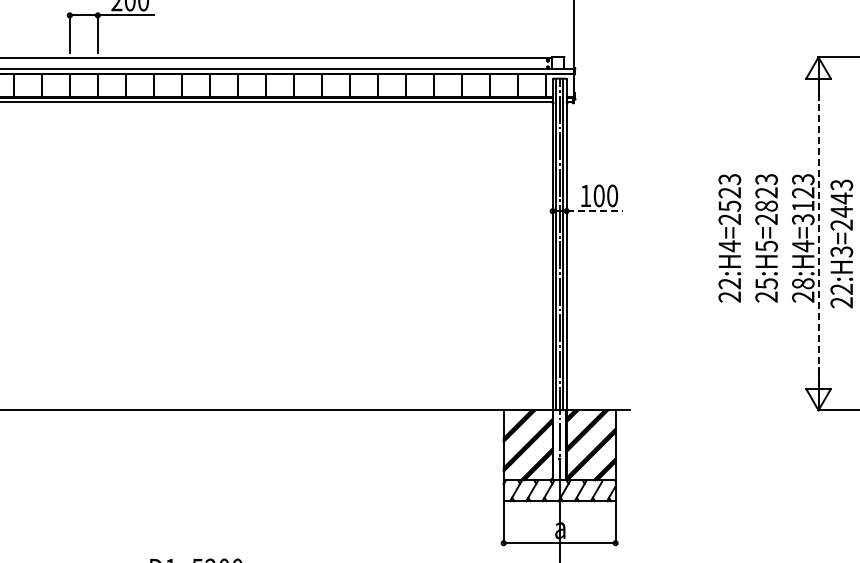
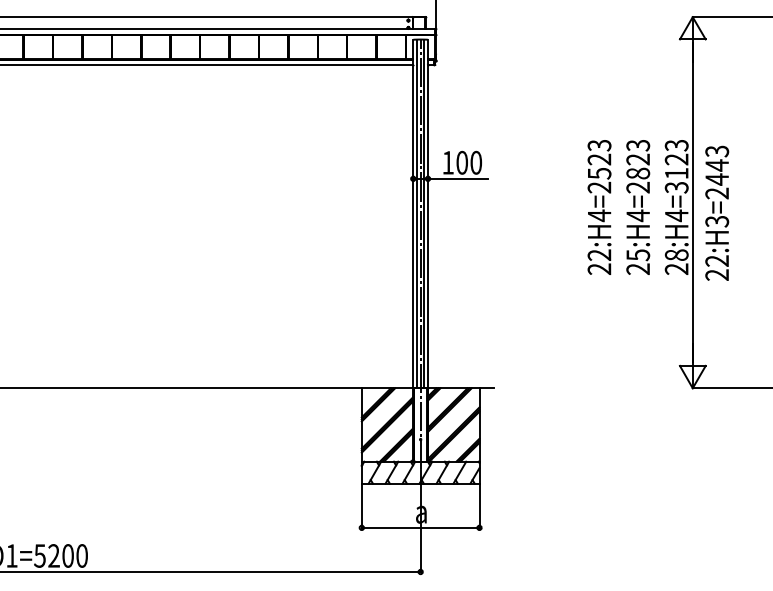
line: (595, 211) -> (458, 179), dashed -> solid
line: (818, 233) -> (692, 202), dashed -> solid
text: (766, 246) -> (638, 215), 25:H5=2823 -> 25:H4=2823

